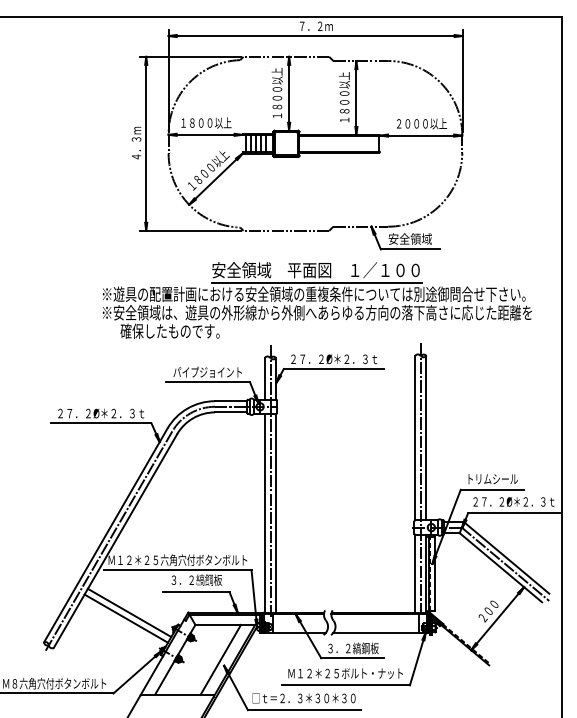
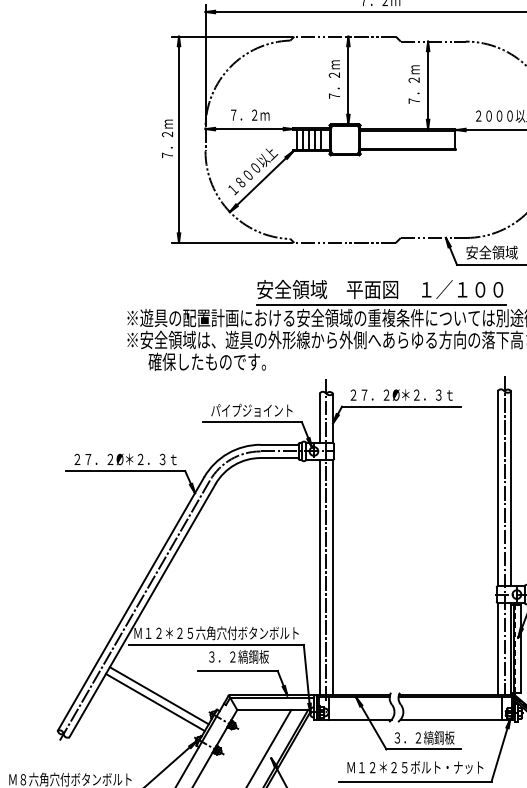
text: (276, 92) -> (333, 78), １８００以上 -> ７．２ｍ
text: (344, 97) -> (413, 84), １８００以上 -> ７．２ｍ
text: (206, 122) -> (250, 114), １８００以上 -> ７．２ｍ
text: (136, 148) -> (167, 145), ４．３ｍ -> ７．２ｍ

